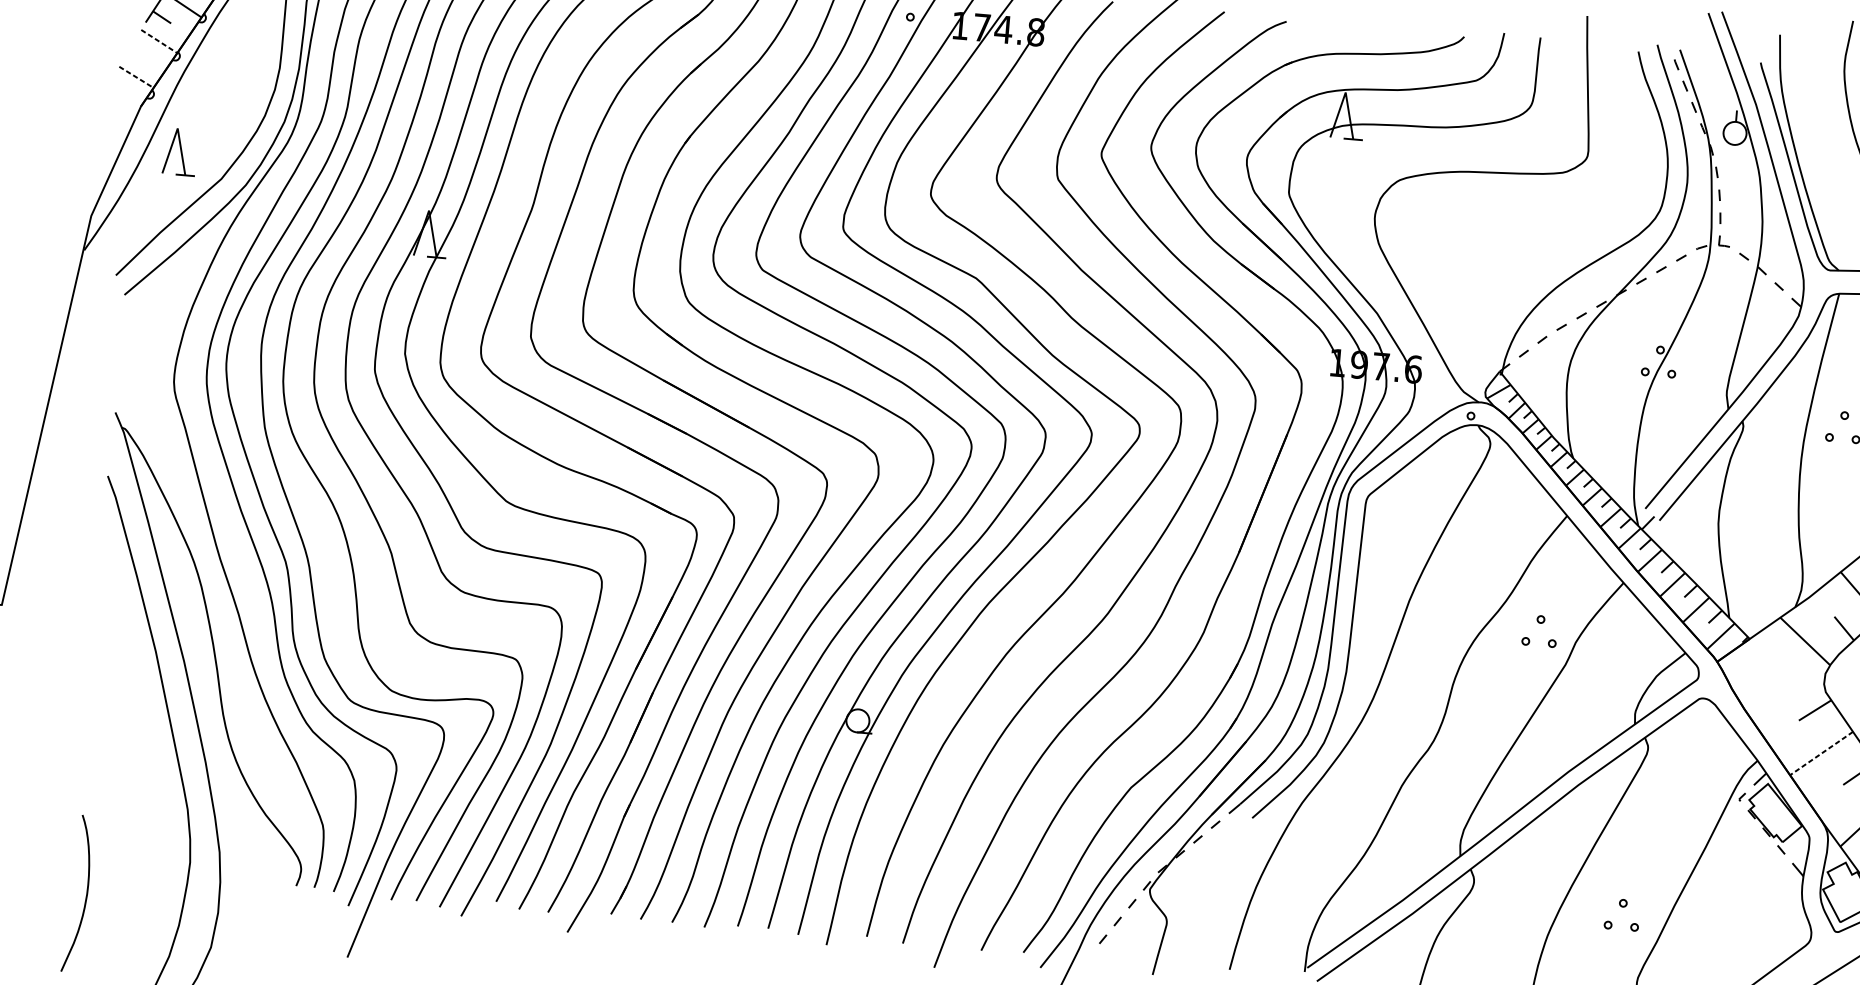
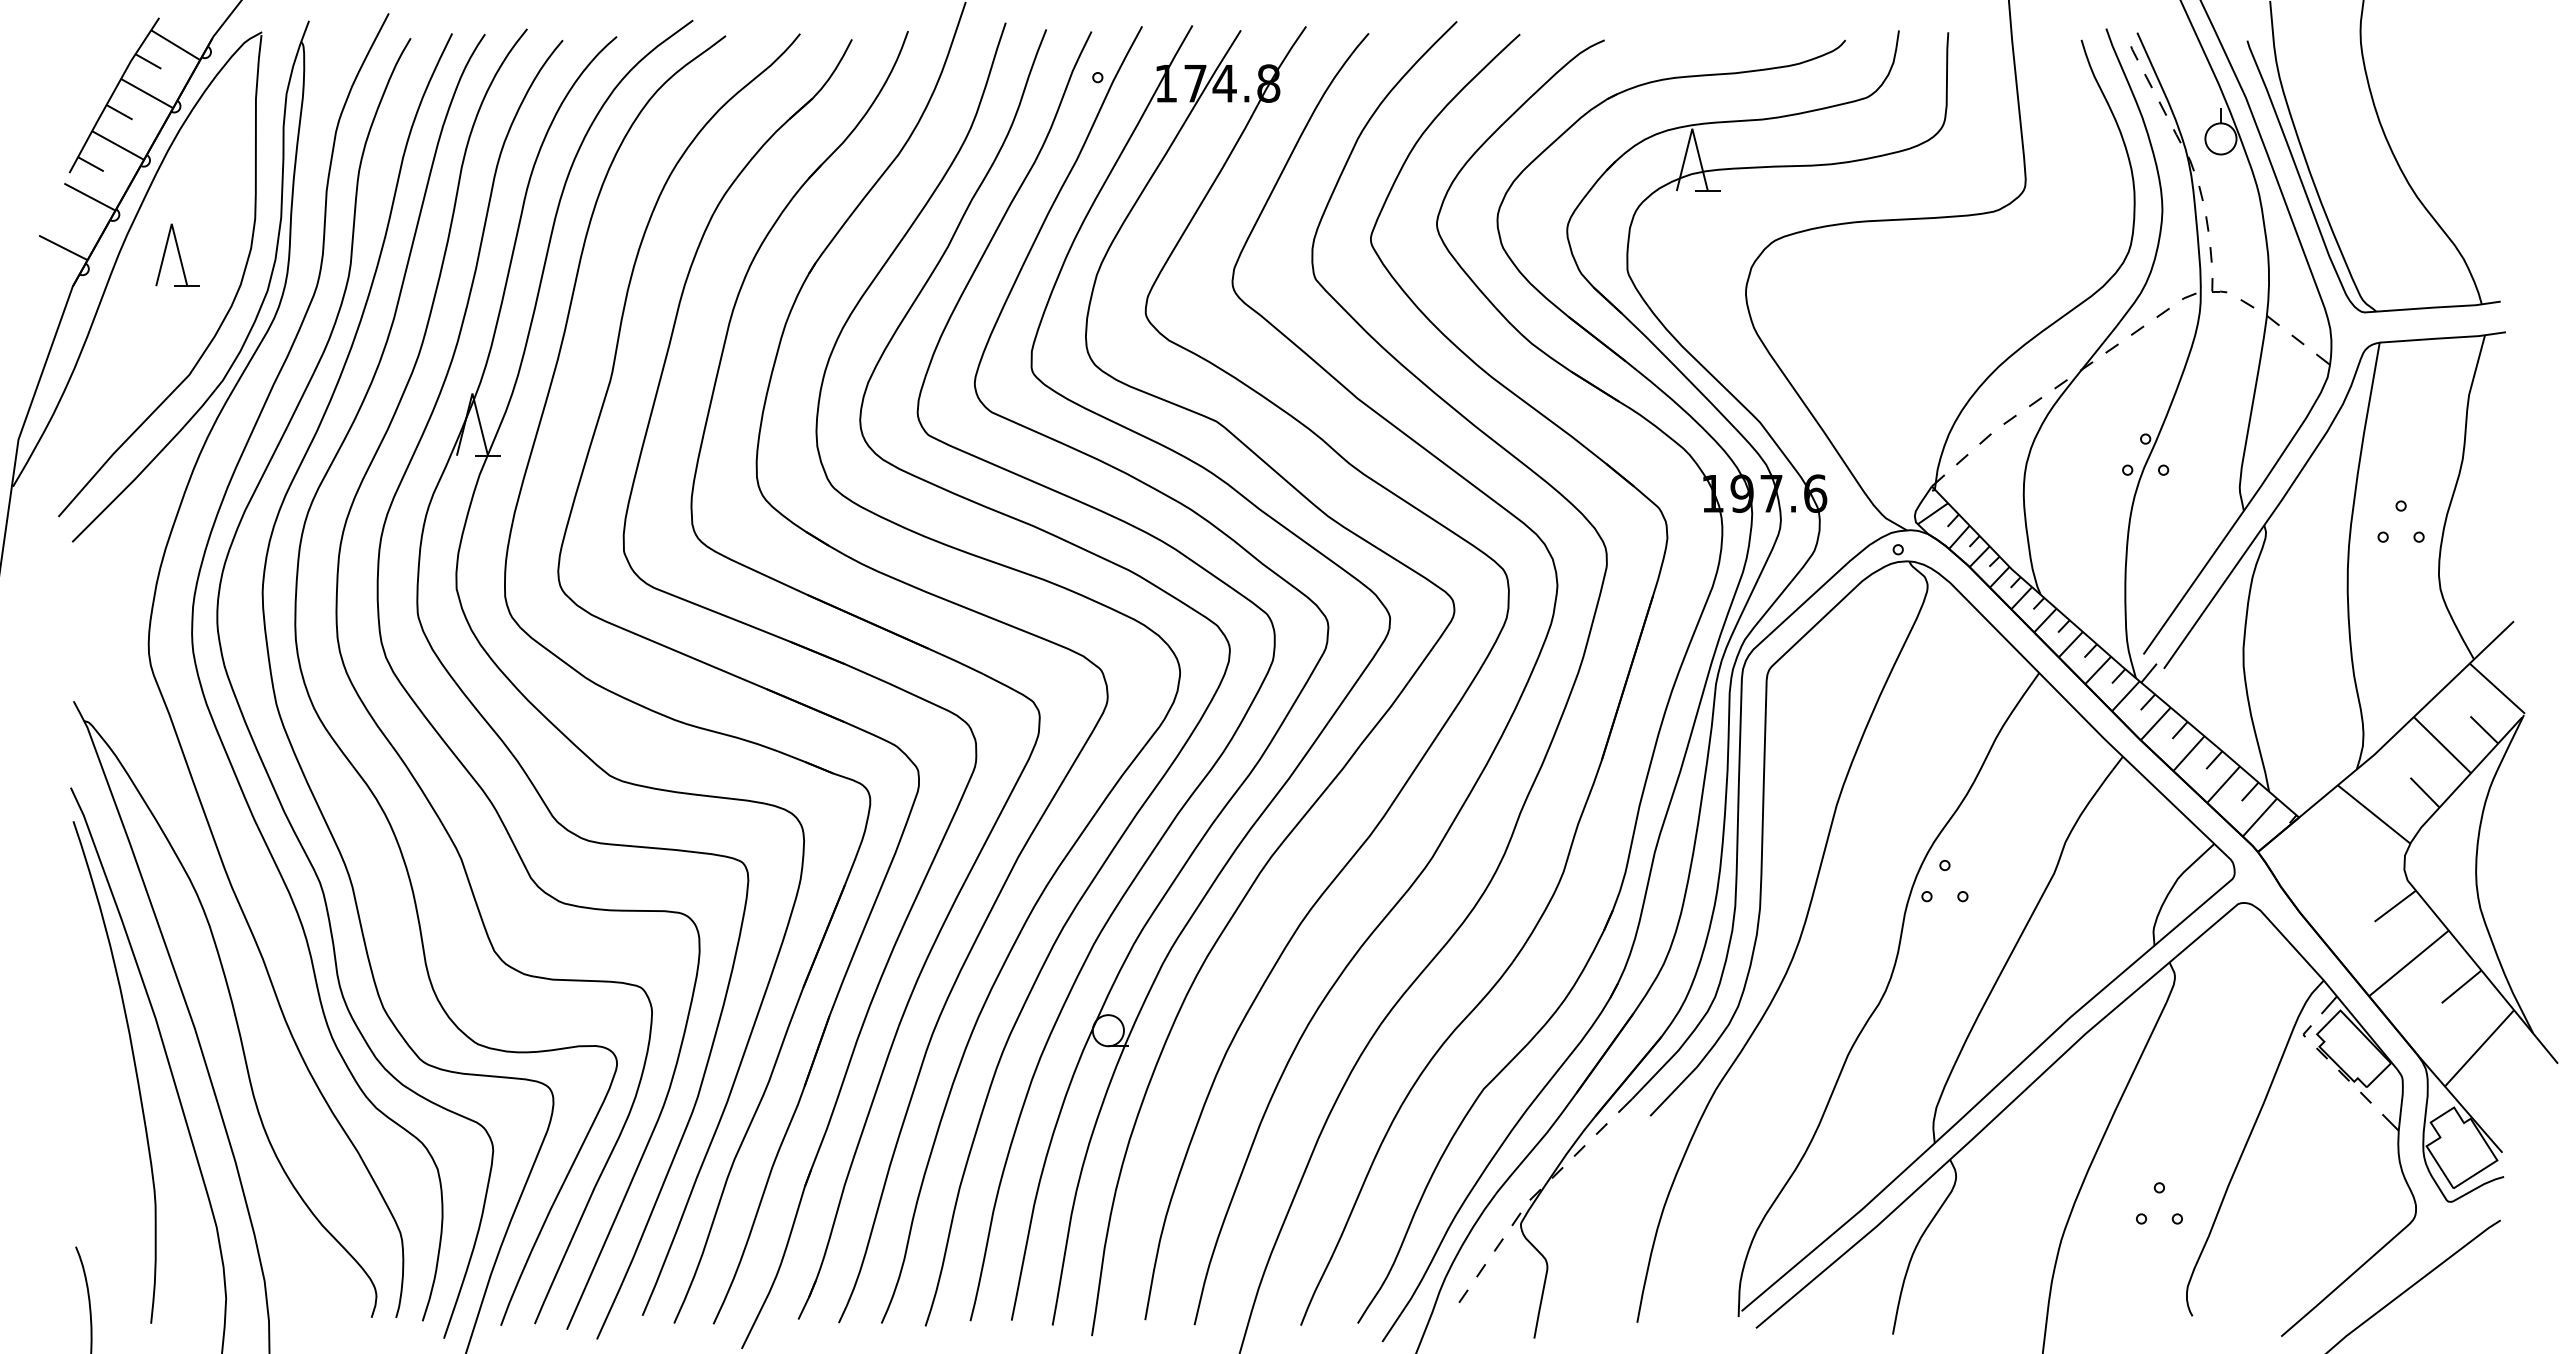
line: (158, 41) -> (89, 197), dashed -> solid
line: (136, 77) -> (63, 248), dashed -> solid
part: (180, 151) -> (177, 254), moved
part: (1540, 623) -> (1944, 870), moved
curve: (137, 687) -> (134, 1068), added
line: (1821, 753) -> (2408, 963), dashed -> solid

